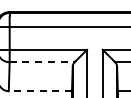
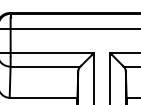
line: (42, 62) -> (45, 66), dashed -> solid
line: (40, 91) -> (43, 98), dashed -> solid

